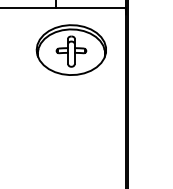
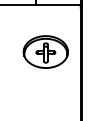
part: (70, 49) -> (45, 51), moved

